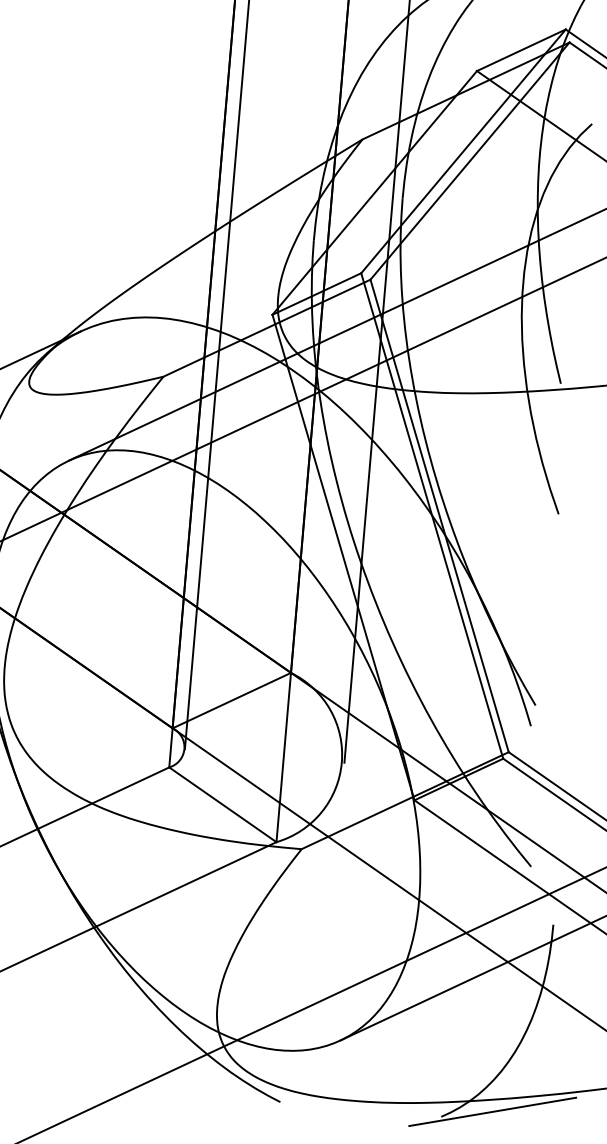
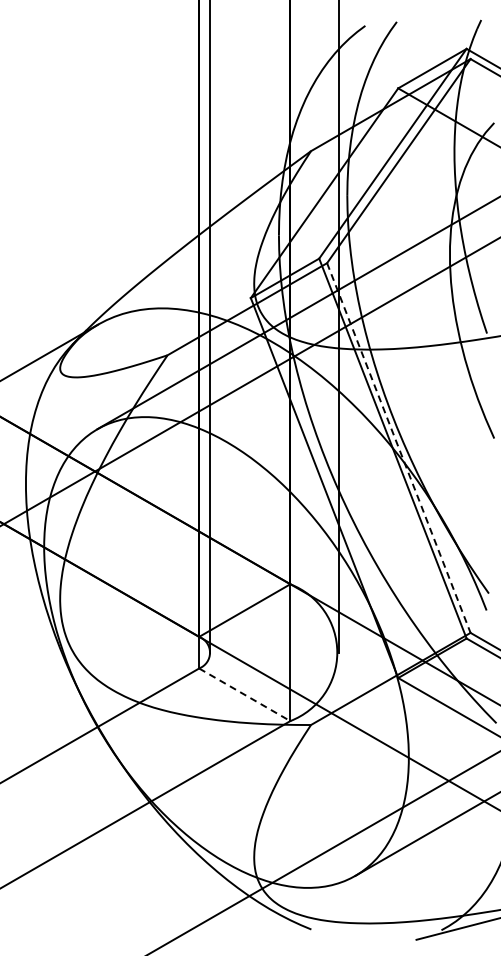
line: (440, 516) -> (399, 448), solid -> dashed
line: (222, 804) -> (244, 694), solid -> dashed

